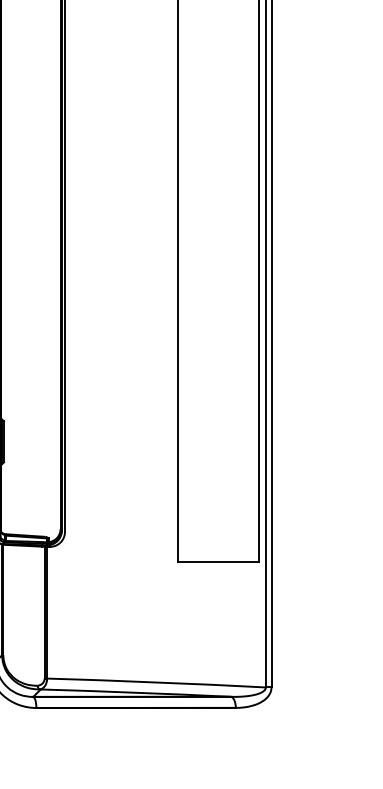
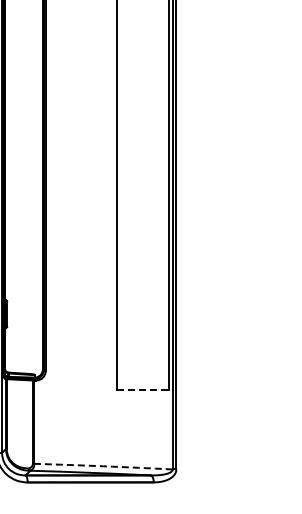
line: (217, 562) -> (142, 390), solid -> dashed
arc: (156, 682) -> (103, 466), solid -> dashed

